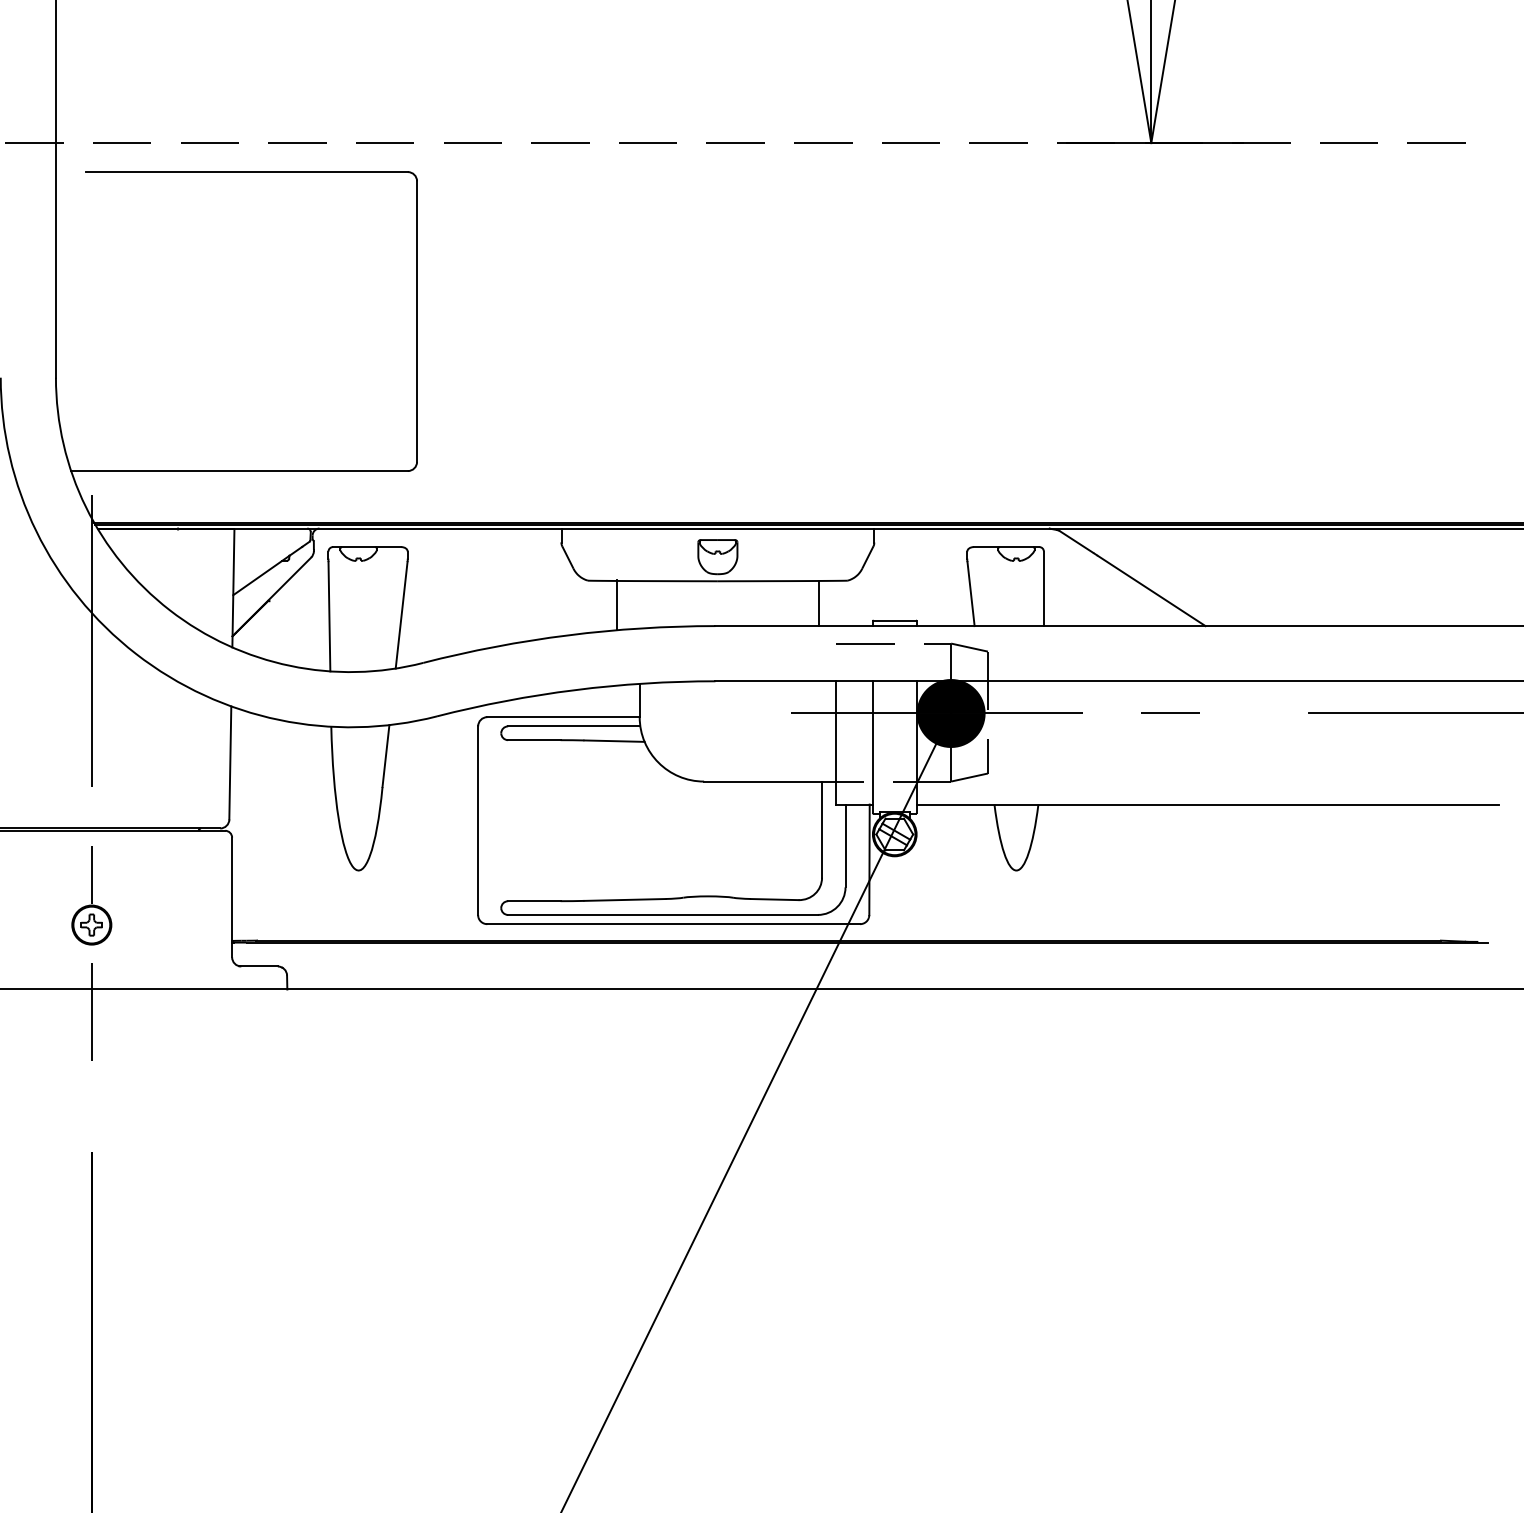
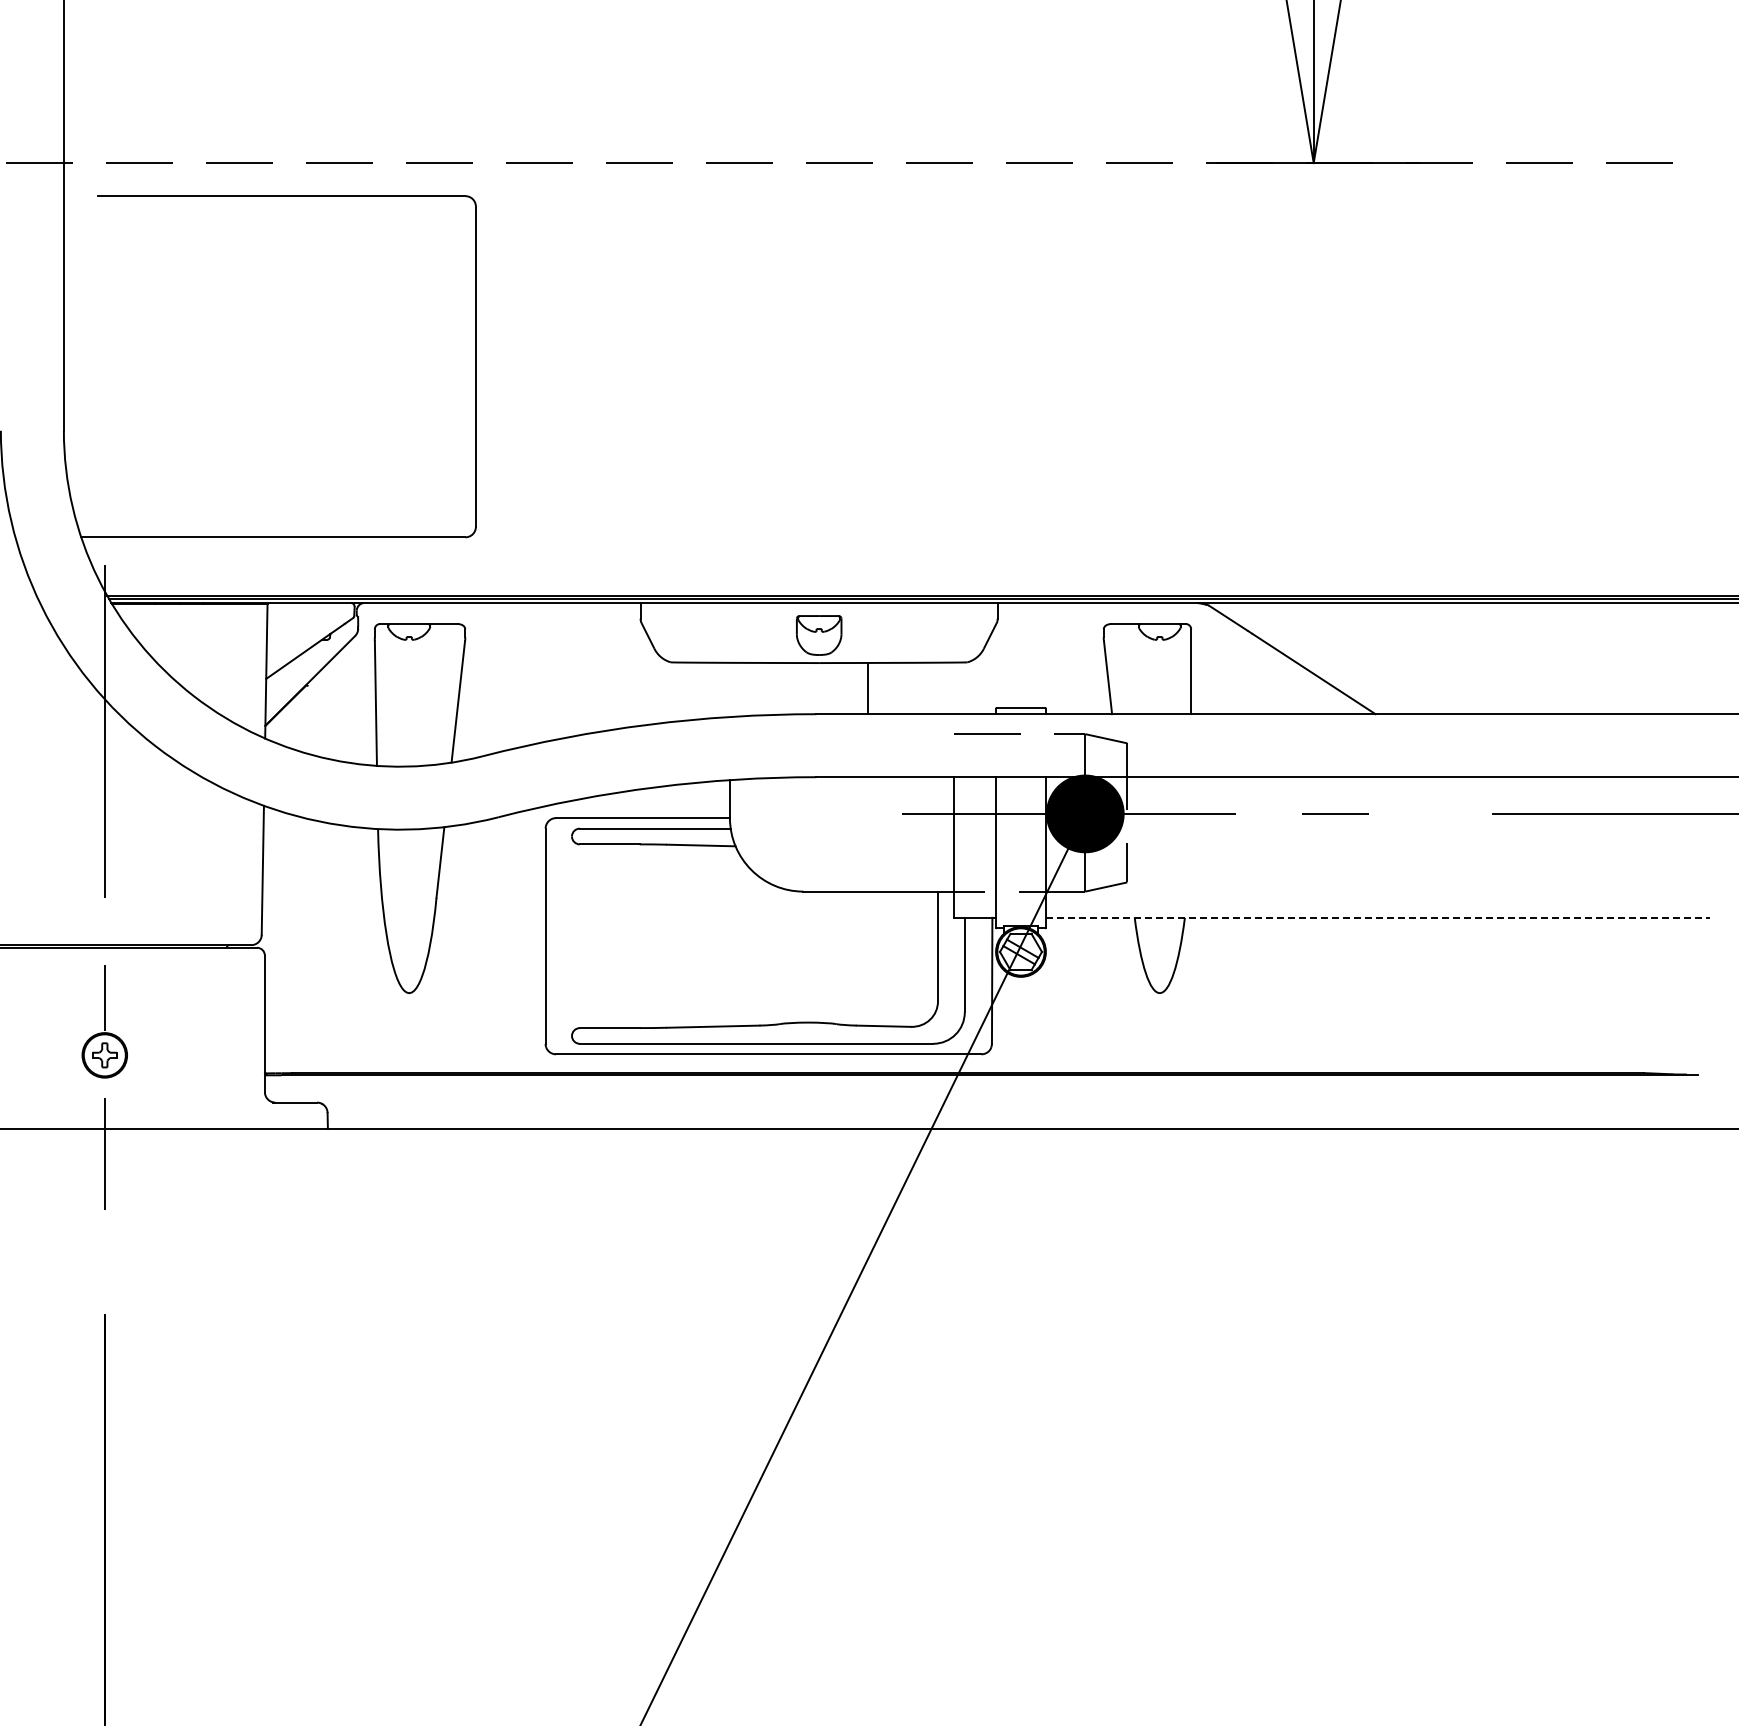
line: (818, 603) -> (867, 688), moved
line: (616, 604) -> (703, 689), removed
line: (1208, 804) -> (1378, 917), solid -> dashed

